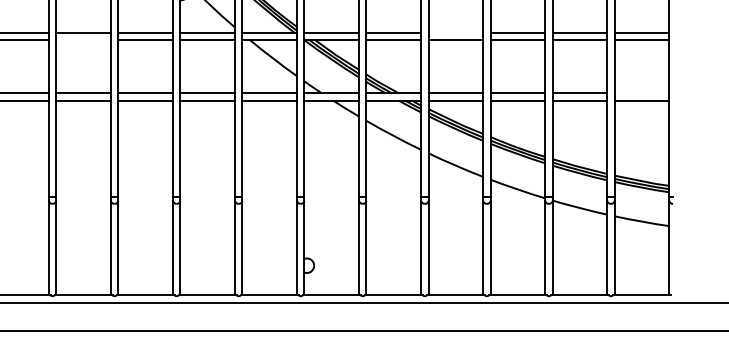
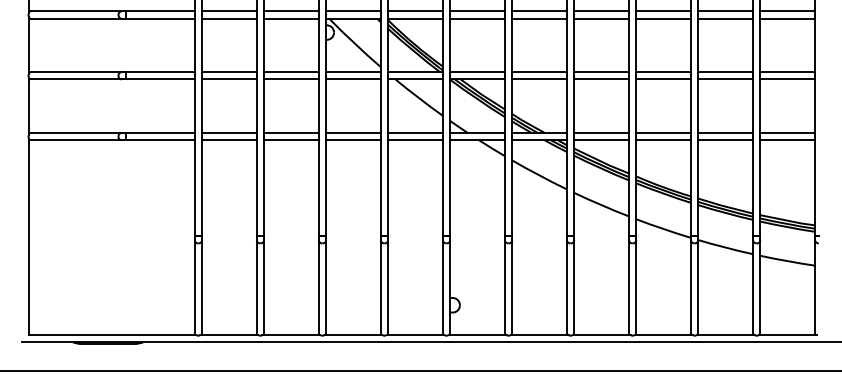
line: (455, 32) -> (601, 72), added
line: (83, 39) -> (229, 79), added
line: (641, 93) -> (787, 133), added

